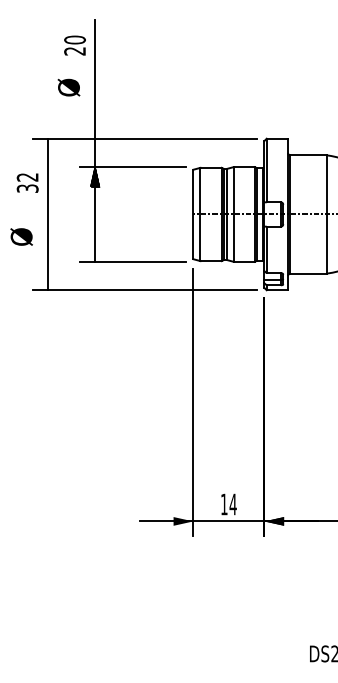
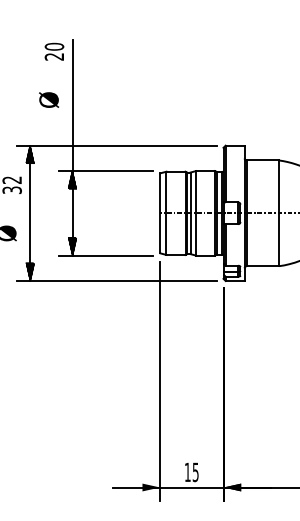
text: (74, 45) -> (53, 51), moved
hatch: (47, 148) -> (29, 154), added
hatch: (94, 251) -> (71, 246), added
hatch: (47, 280) -> (29, 272), added
text: (232, 504) -> (195, 472), 14 -> 15

